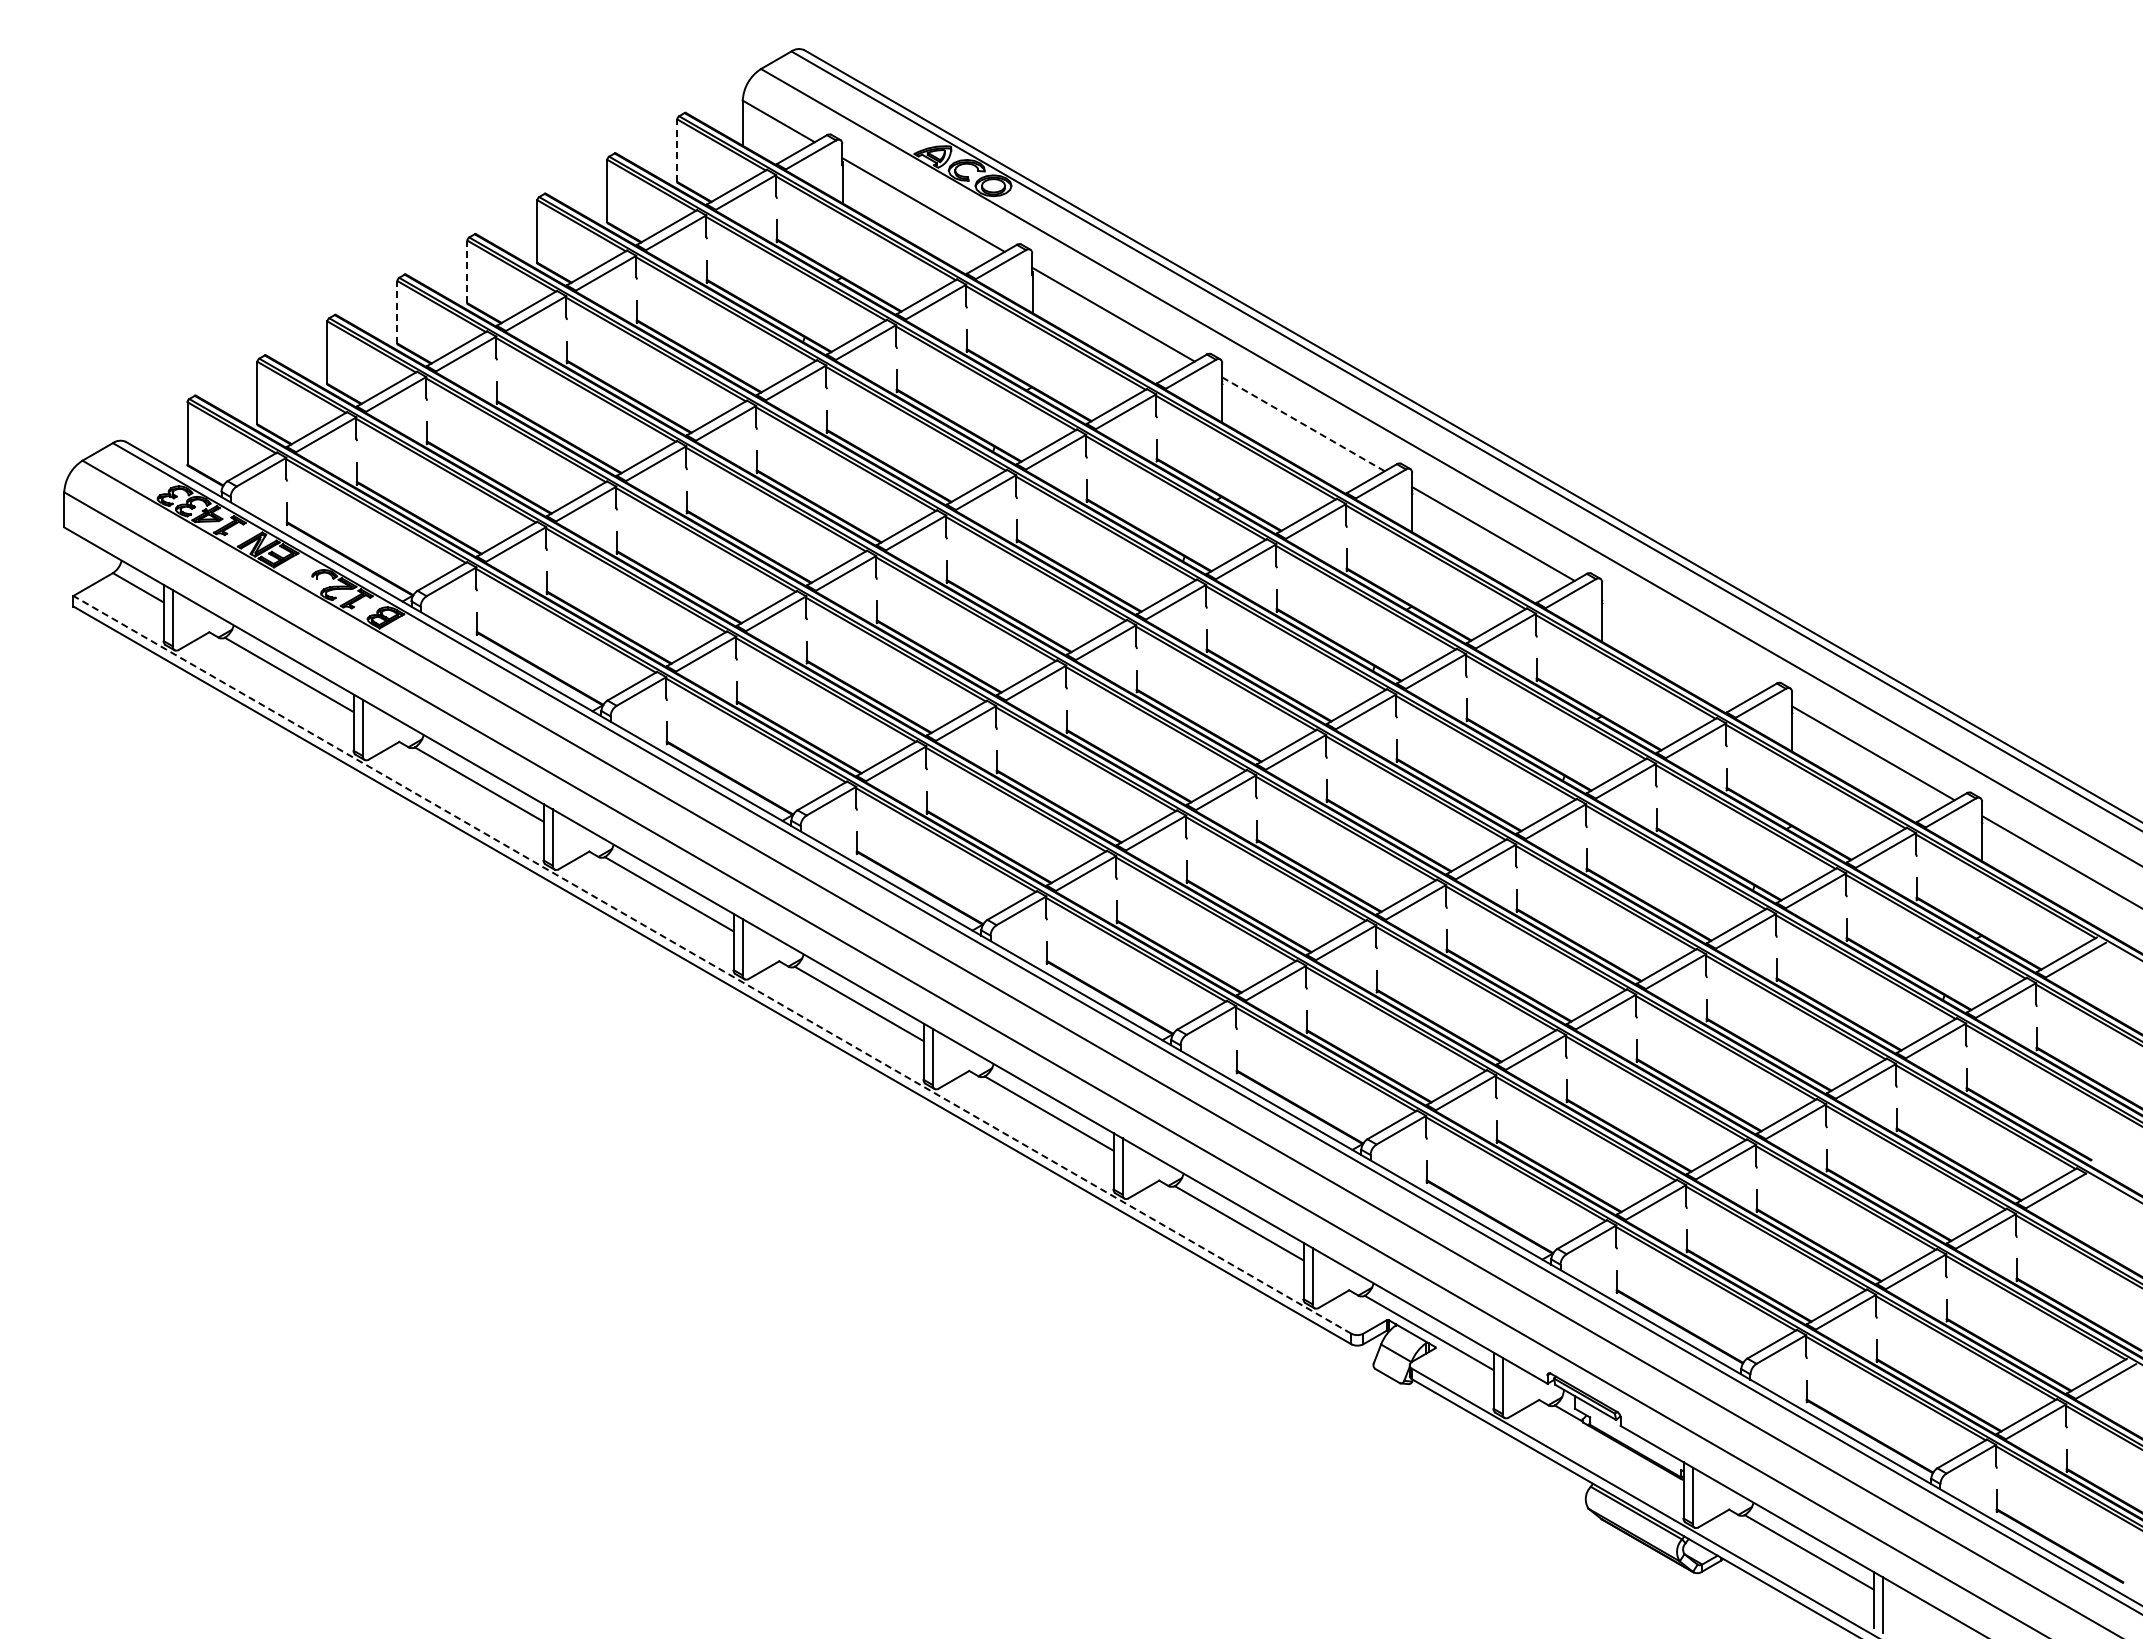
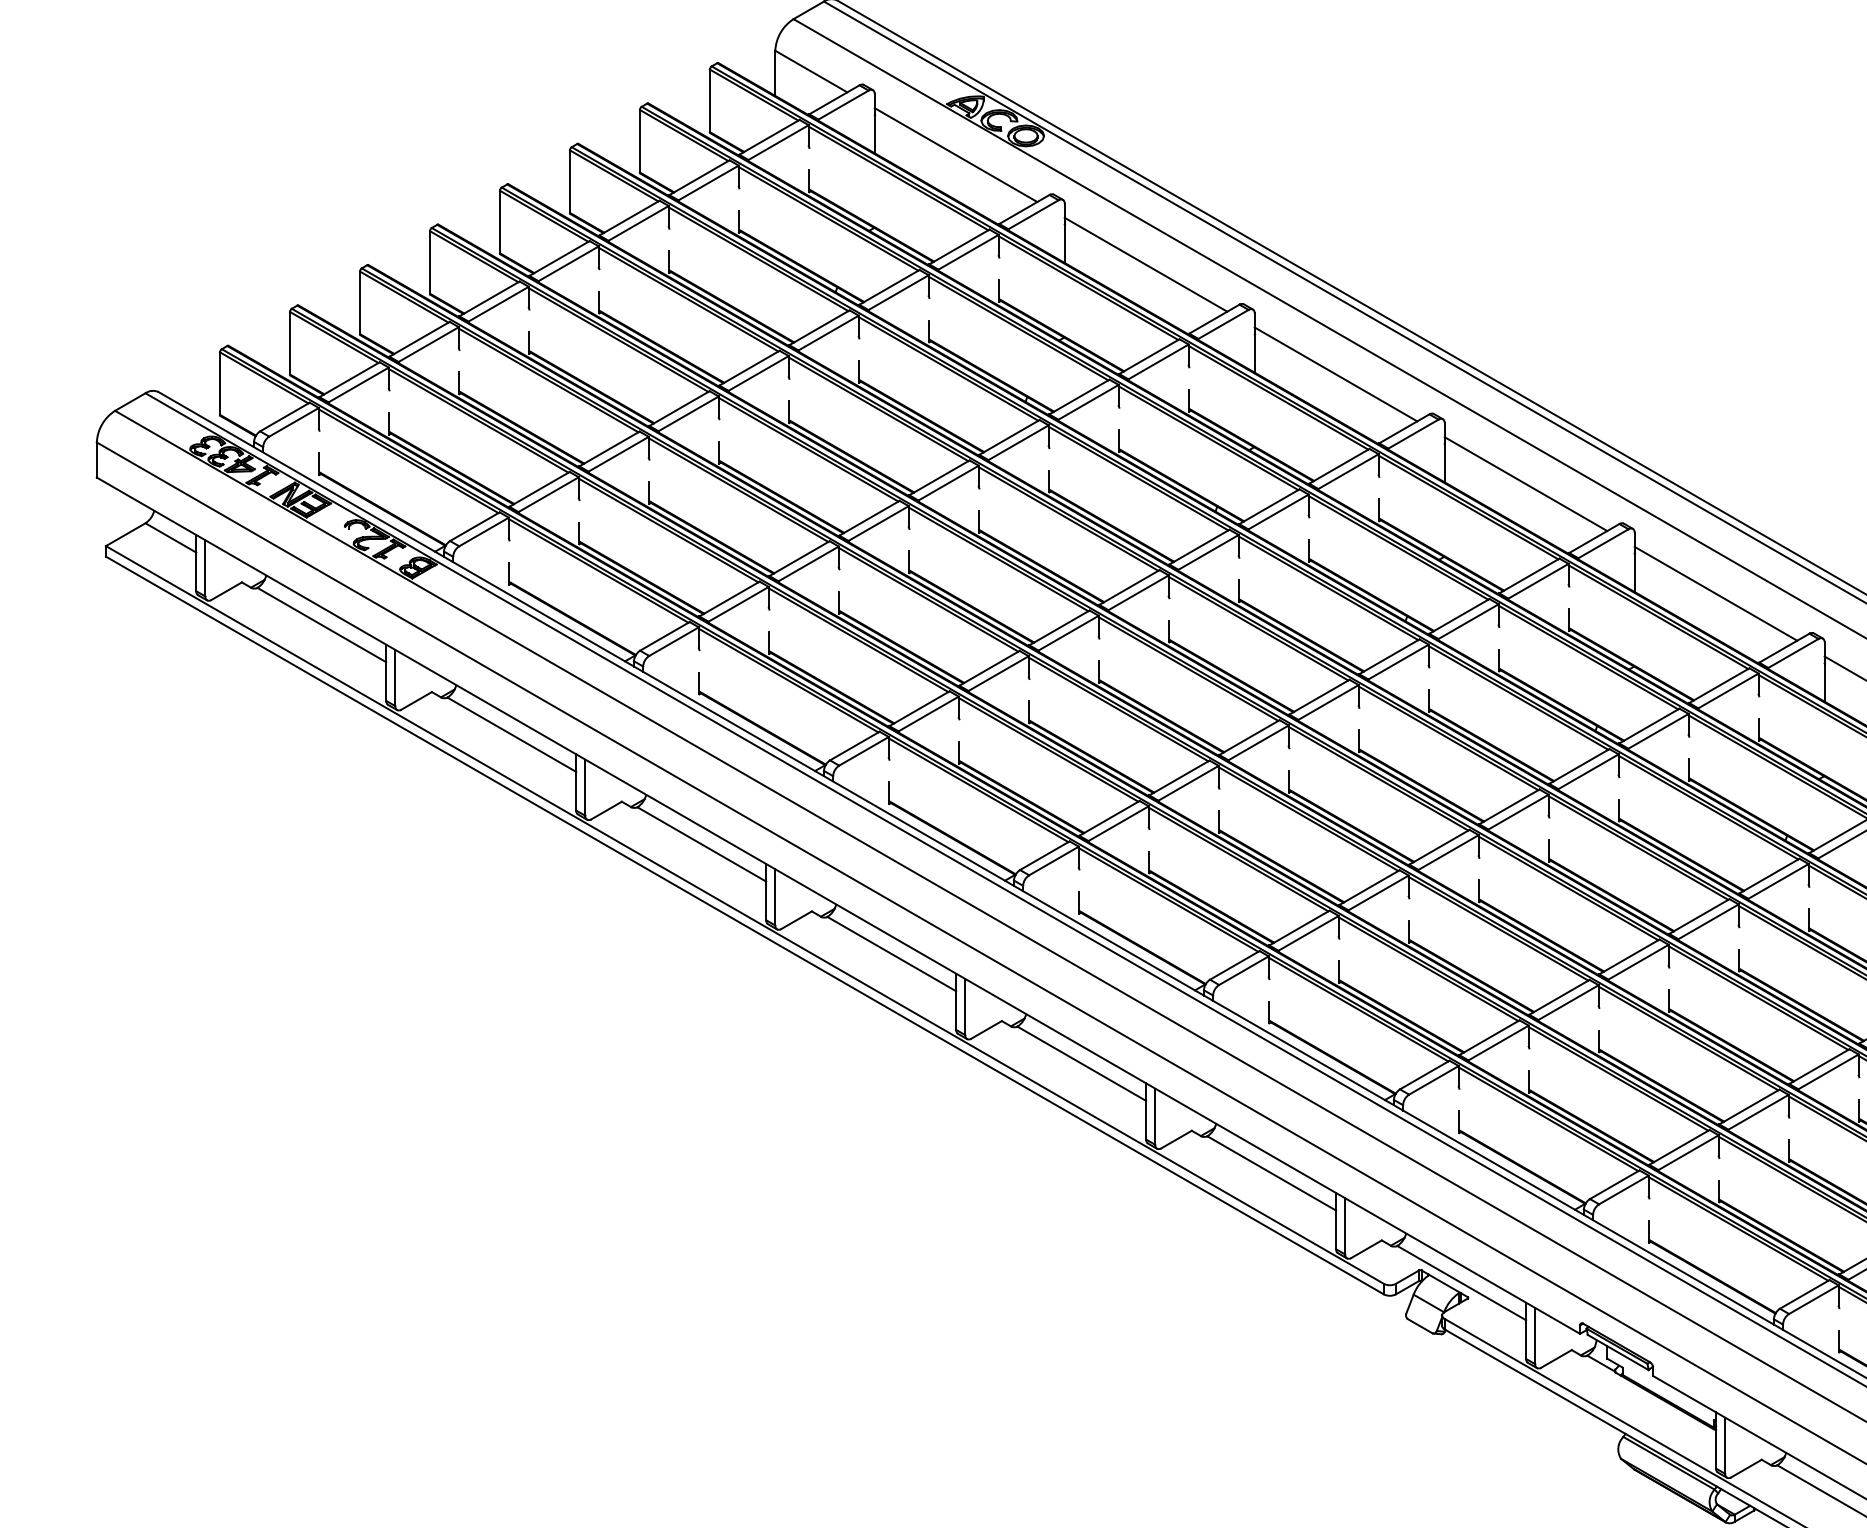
line: (677, 150) -> (710, 100), dashed -> solid
line: (467, 271) -> (500, 221), dashed -> solid
line: (397, 311) -> (430, 261), dashed -> solid
line: (1303, 424) -> (1336, 374), dashed -> solid
line: (1683, 643) -> (1716, 593), added
line: (712, 964) -> (745, 914), dashed -> solid

